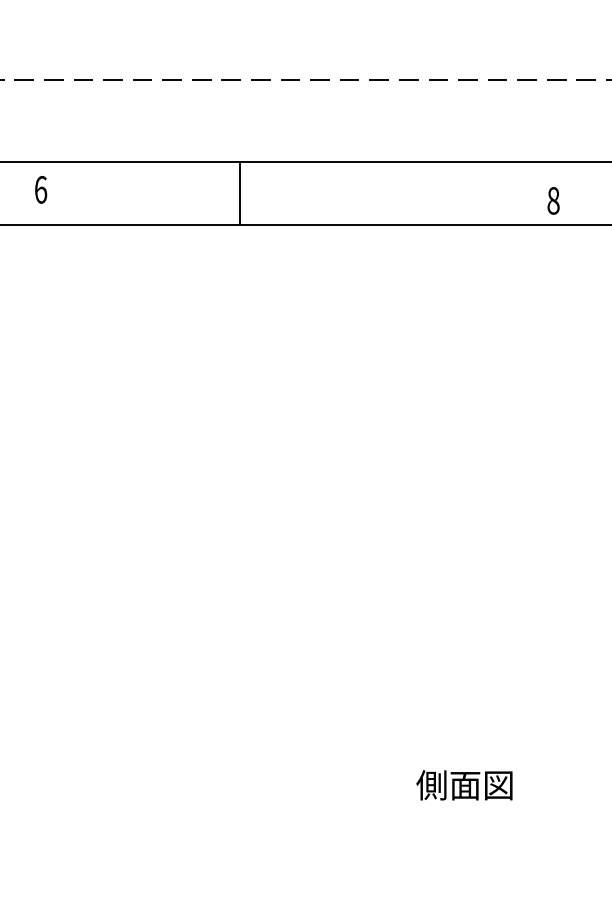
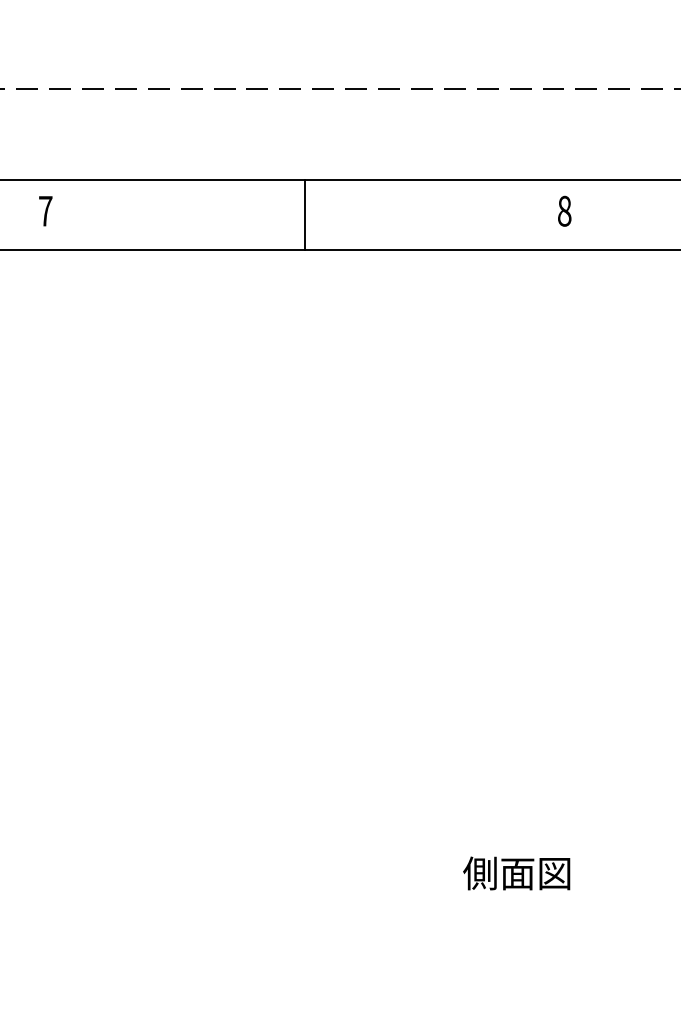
text: (41, 189) -> (46, 210), 6 -> 7
line: (240, 192) -> (305, 214), moved
text: (553, 200) -> (564, 210), moved

